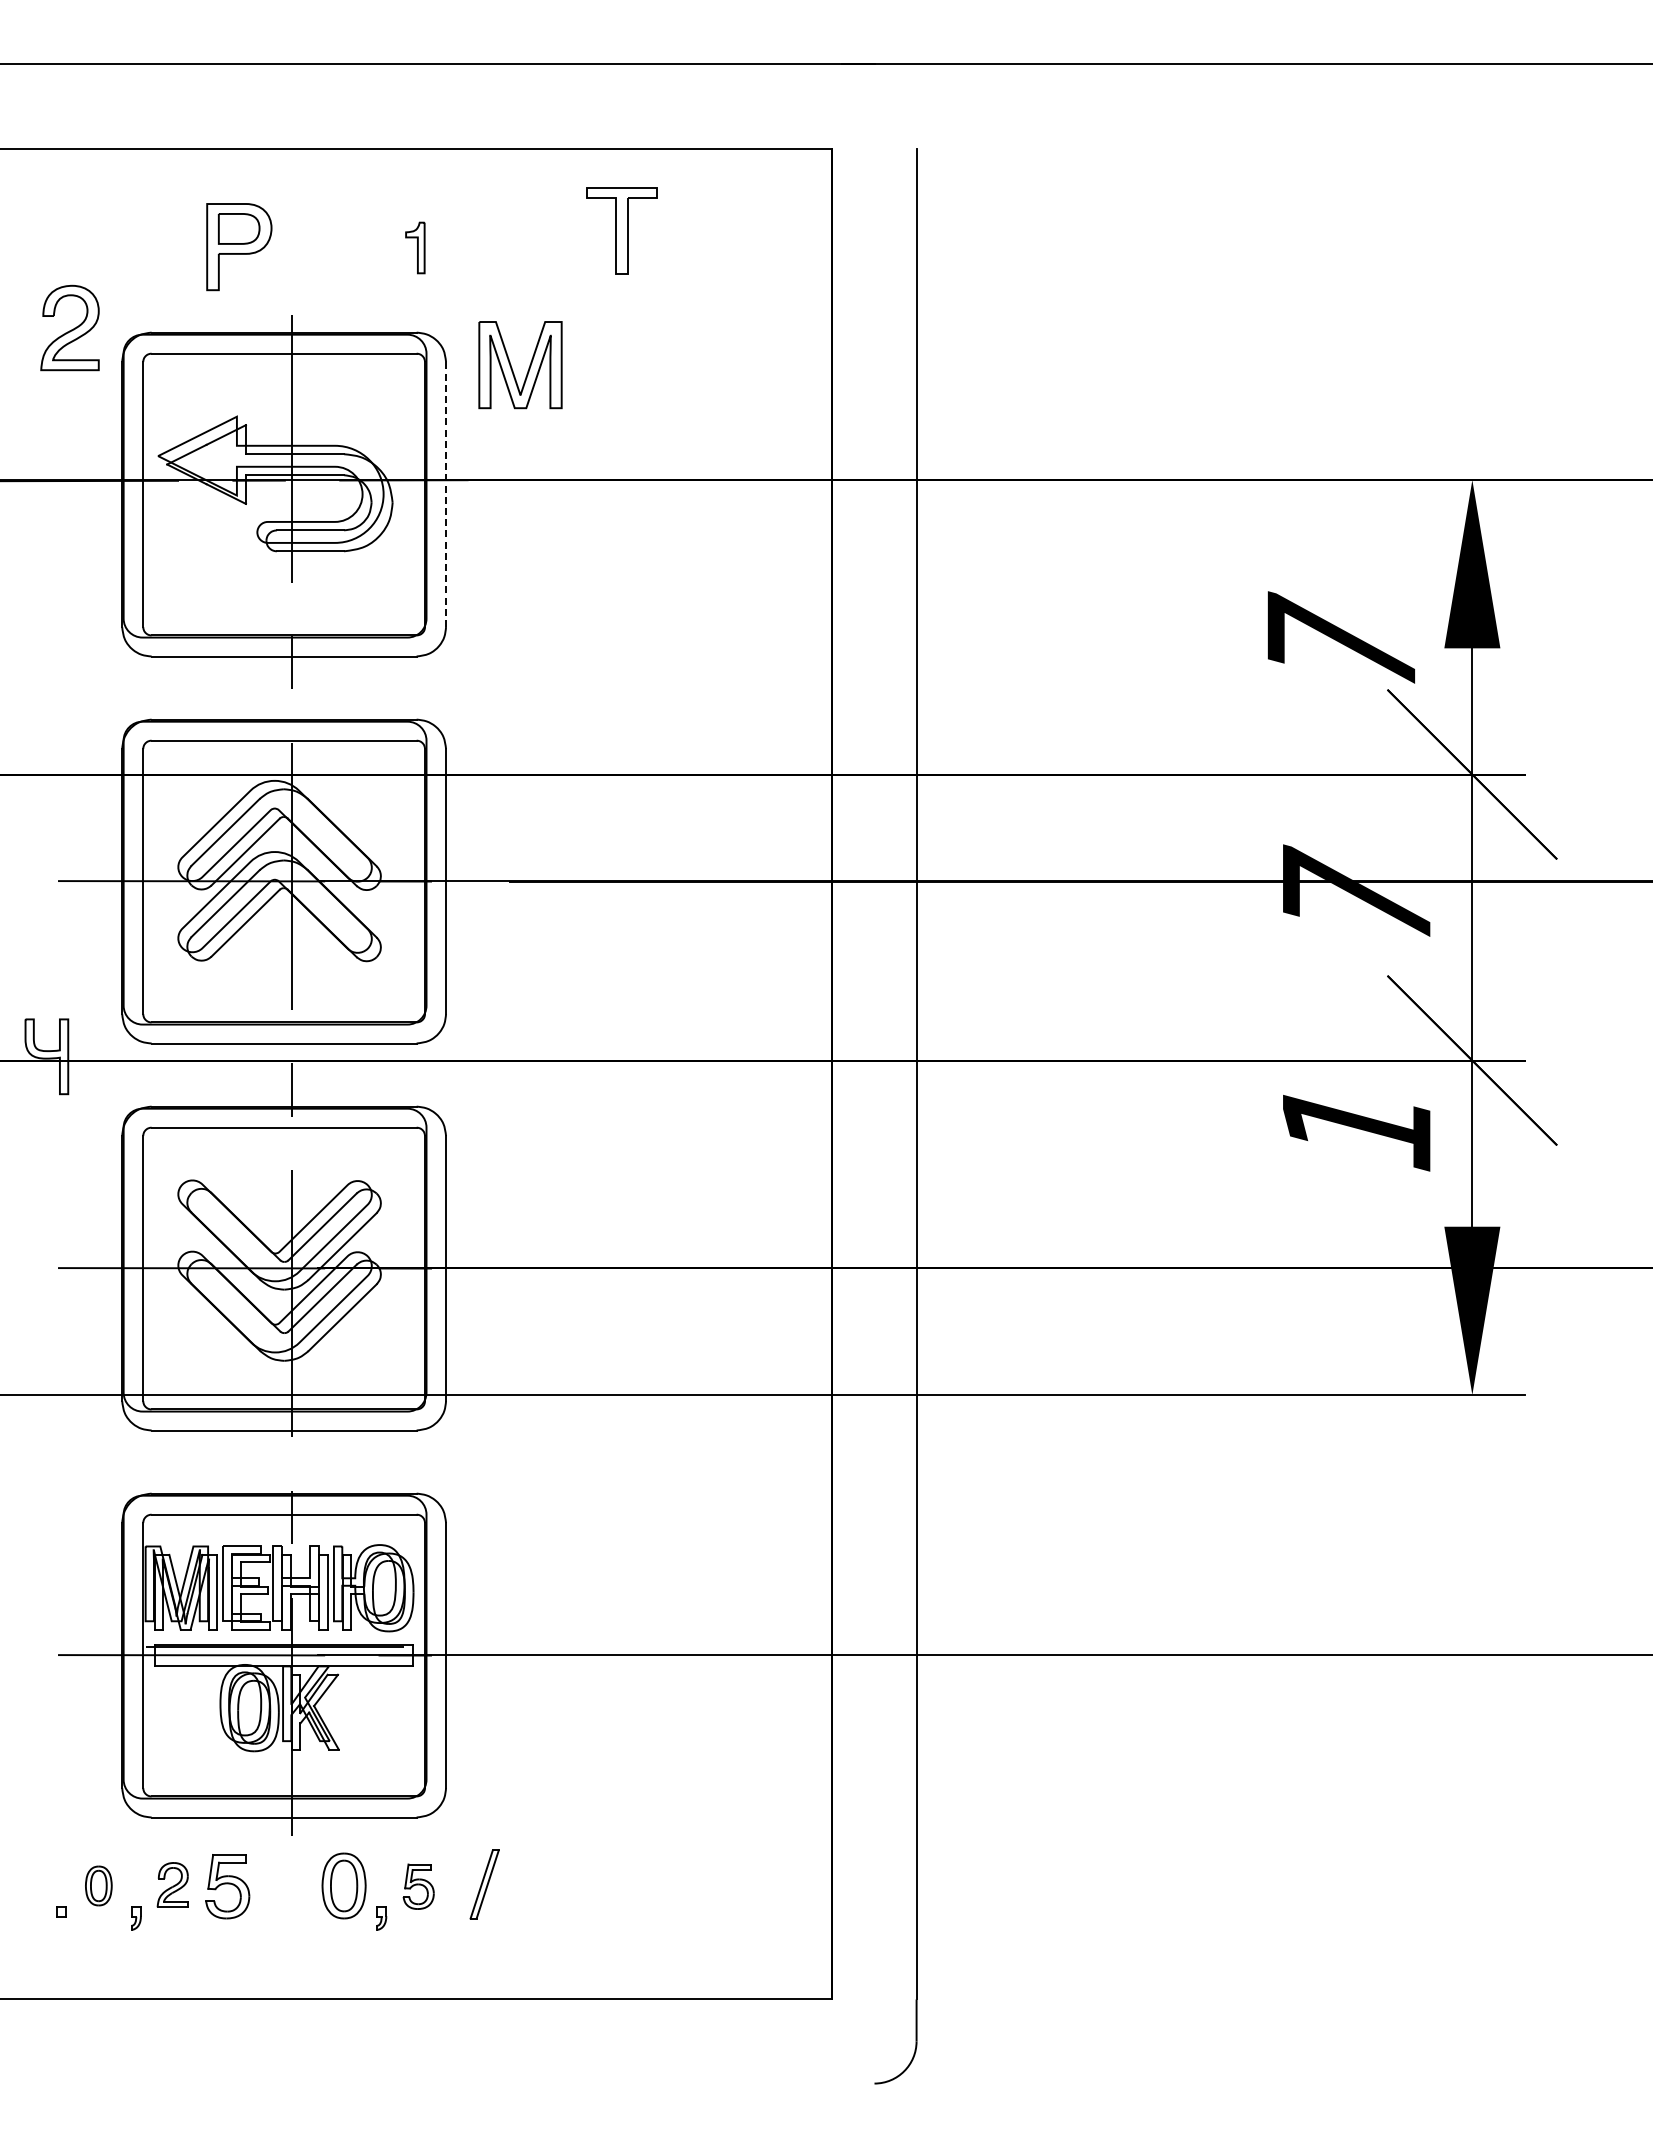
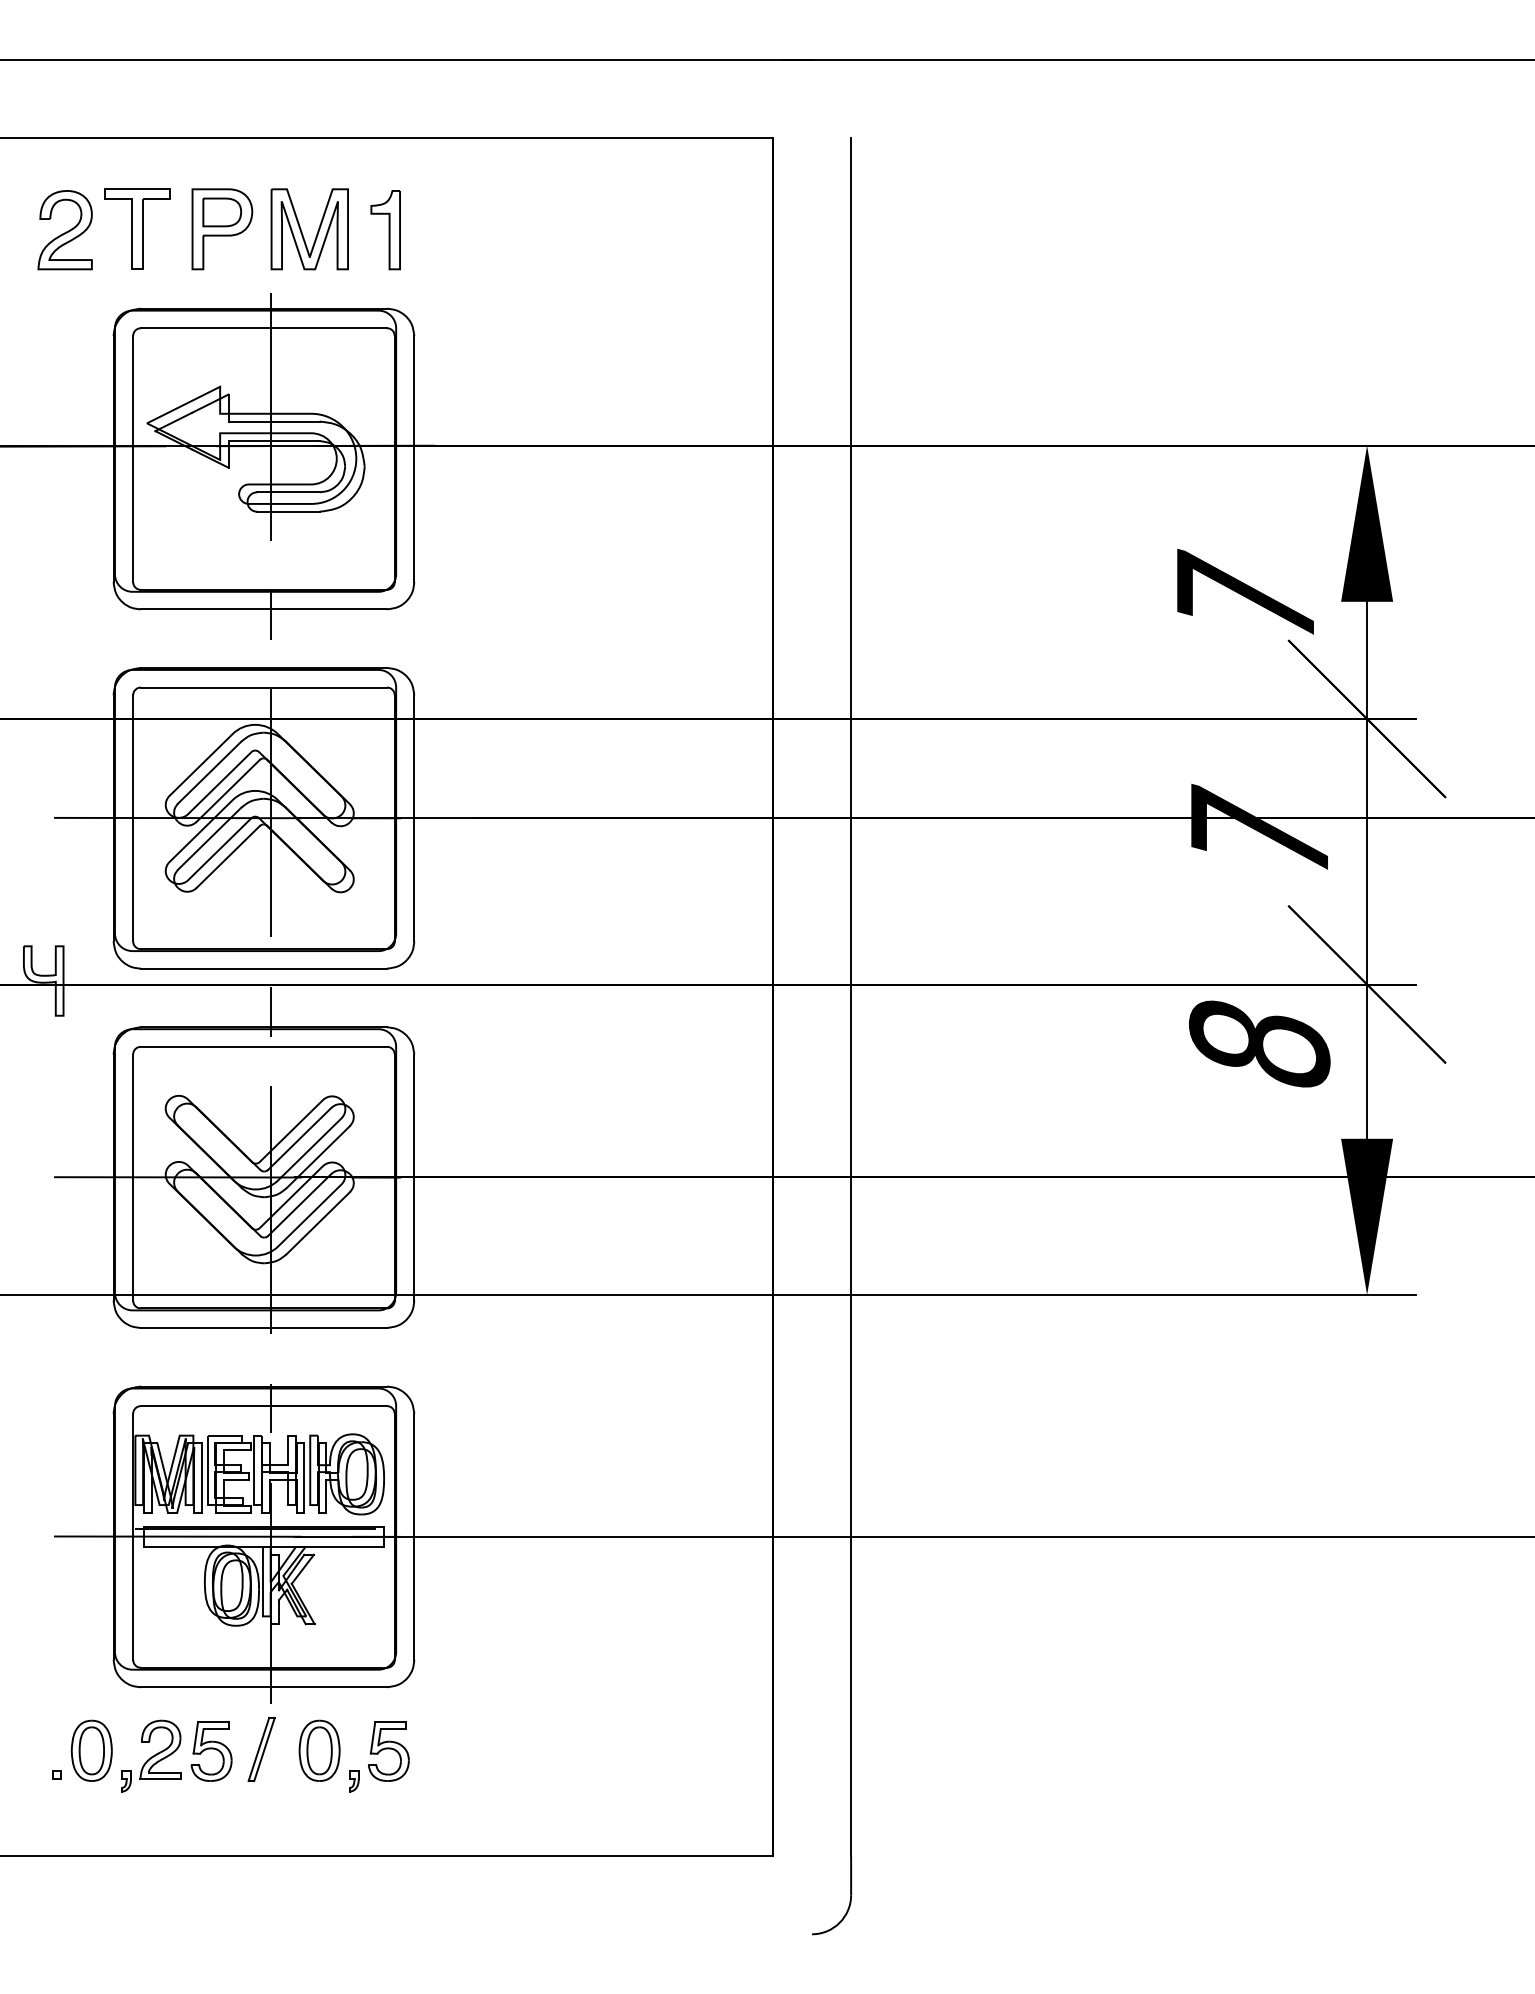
part: (621, 230) -> (137, 228), moved
part: (415, 247) -> (385, 229), size x1.67
part: (69, 327) -> (64, 229), moved
part: (512, 367) -> (302, 231), moved
line: (446, 494) -> (414, 458), dashed -> solid
text: (1356, 1124) -> (1259, 1043), 1 -> 8
part: (172, 1884) -> (160, 1749), size x1.43
part: (484, 1884) -> (261, 1749), moved
part: (98, 1885) -> (91, 1750), size x1.67
part: (418, 1886) -> (388, 1751), size x1.43

